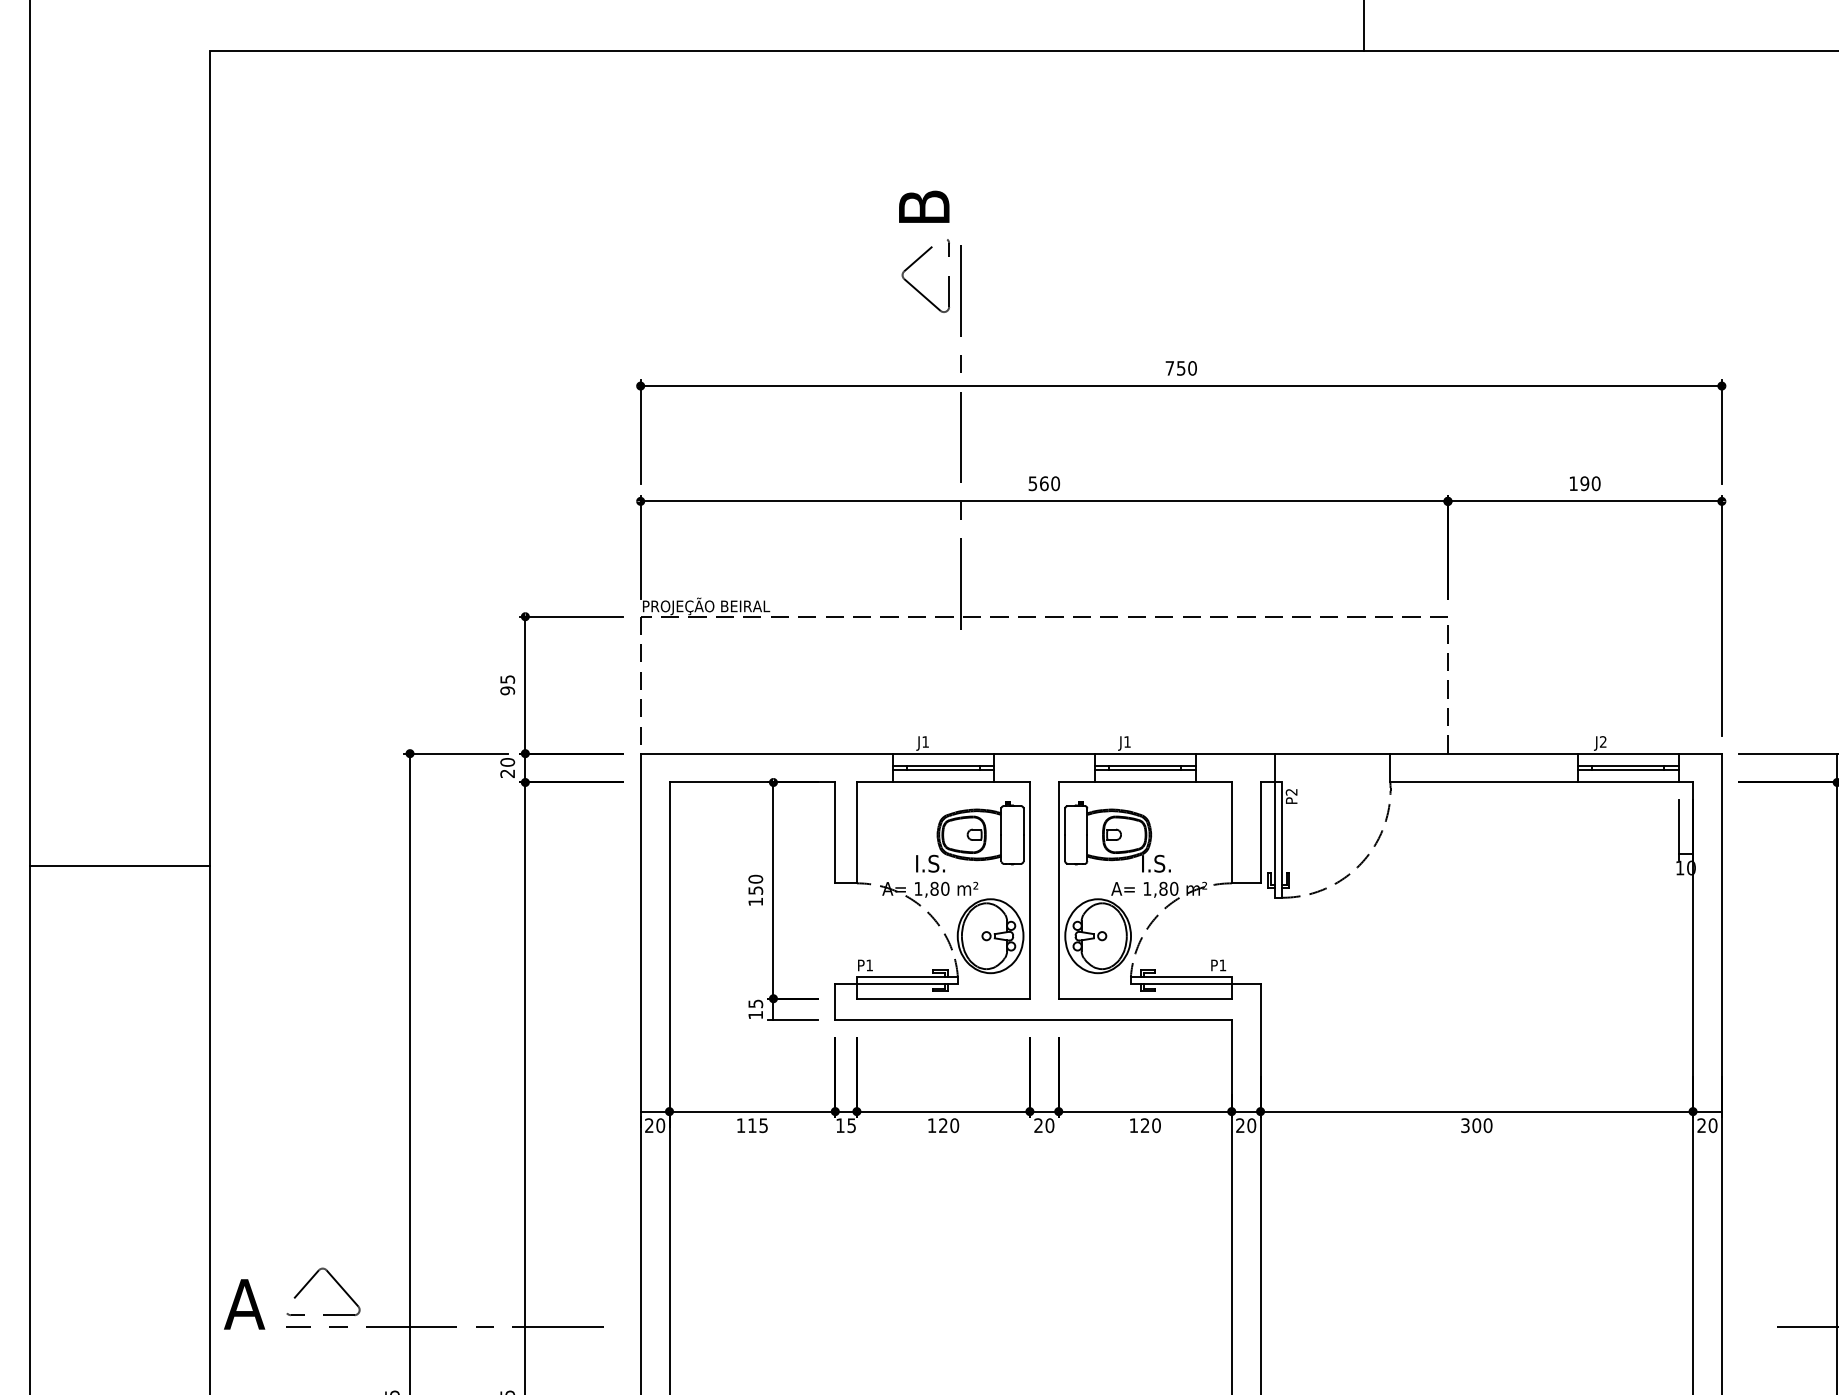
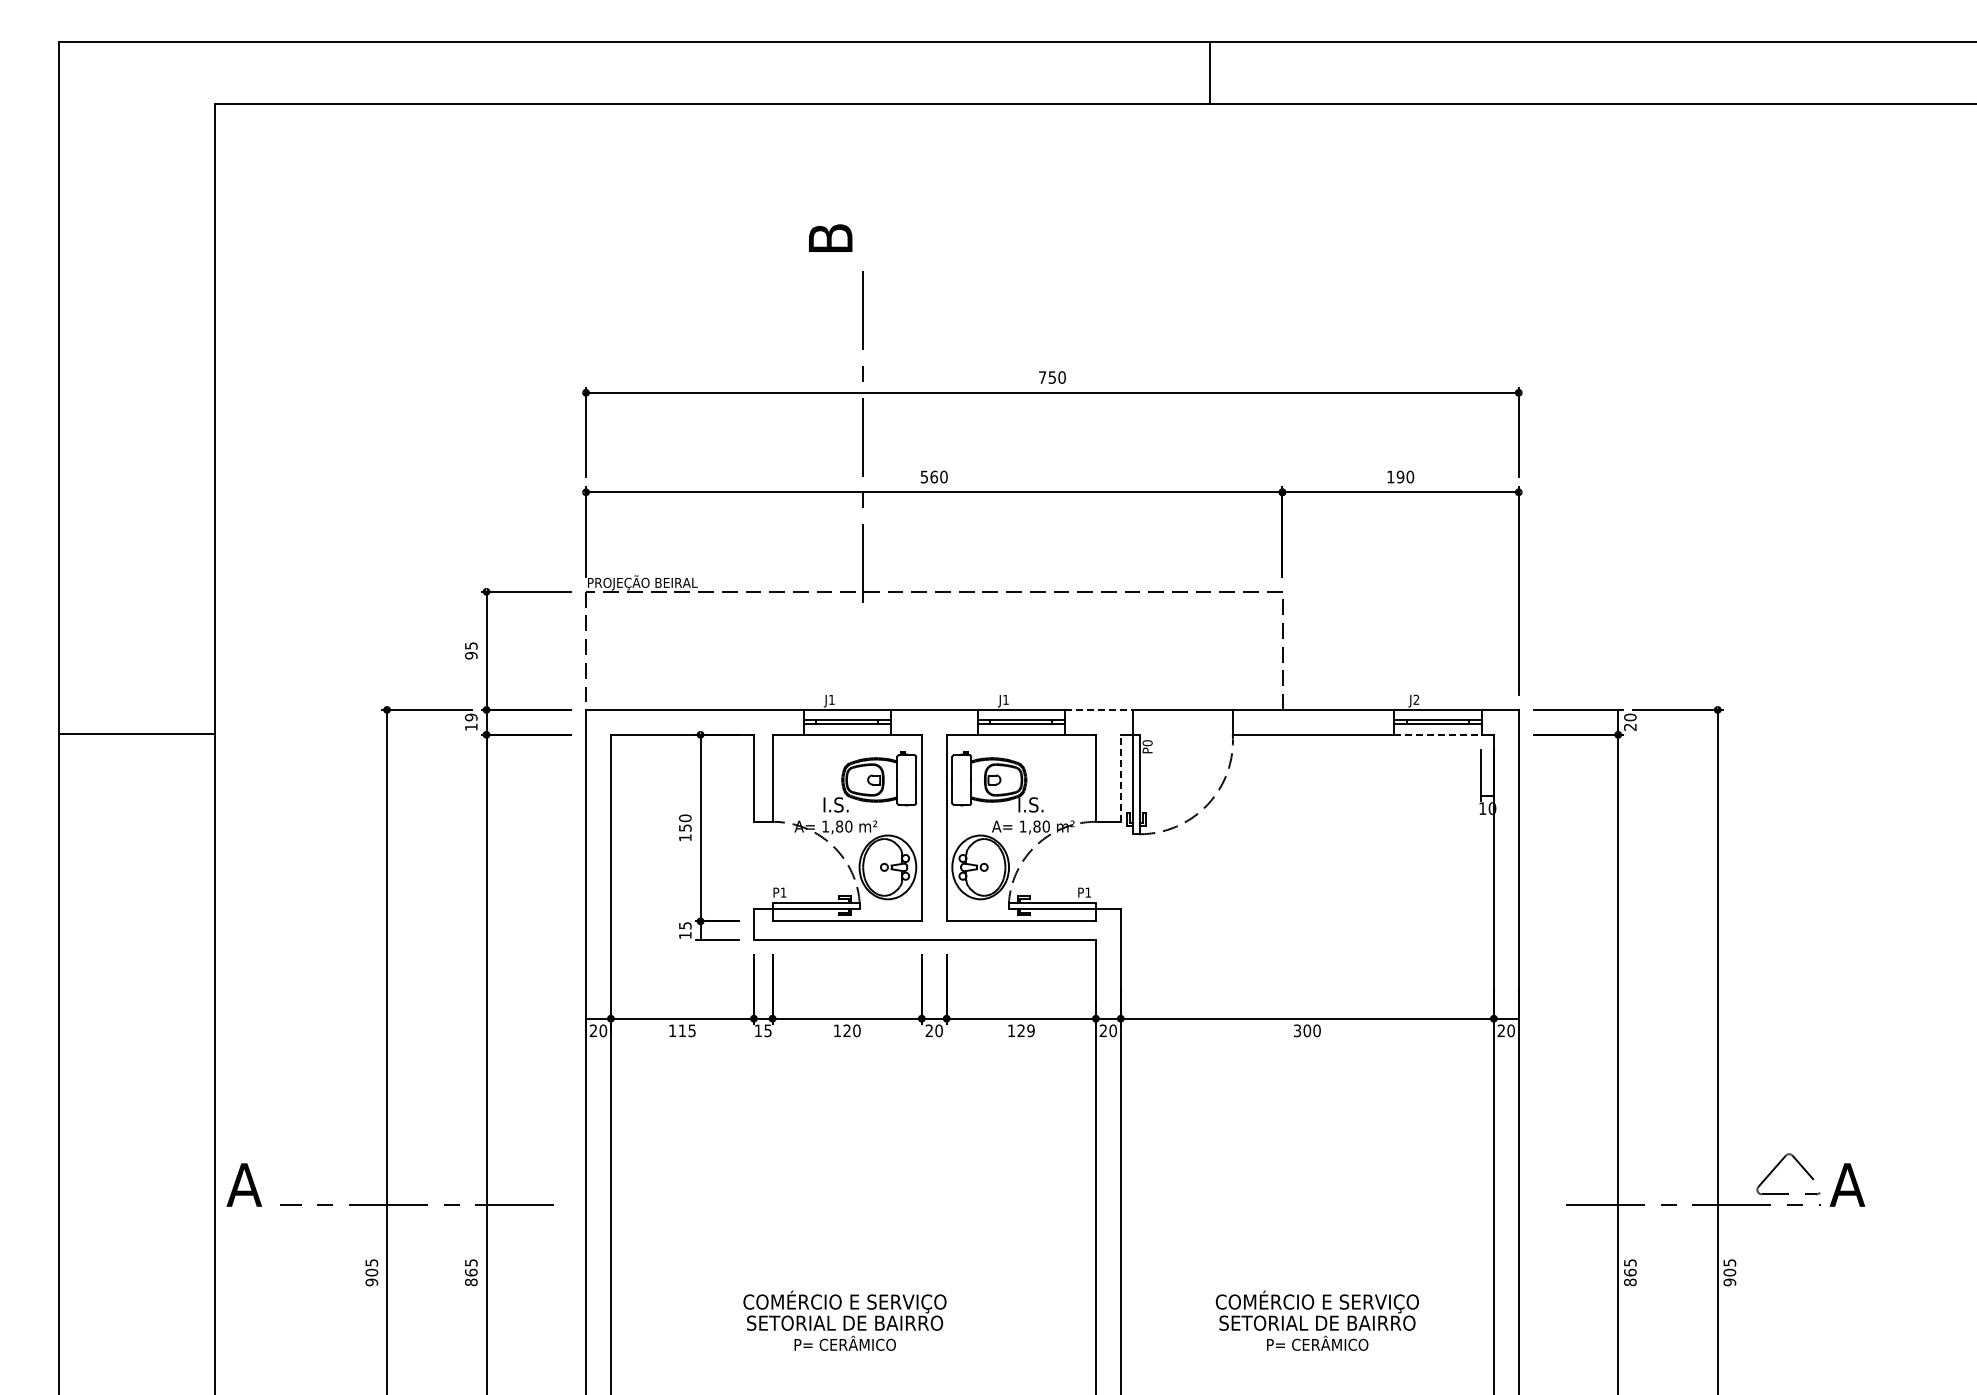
part: (917, 288) -> (824, 308), removed
line: (1235, 753) -> (1099, 709), solid -> dashed
text: (507, 767) -> (471, 721), 20 -> 19
line: (1627, 782) -> (1437, 734), solid -> dashed
text: (1291, 792) -> (1147, 743), P2 -> P0
line: (1260, 833) -> (1120, 778), solid -> dashed
line: (119, 865) -> (136, 733), moved
text: (1155, 1125) -> (1030, 1030), 120 -> 129
part: (334, 1280) -> (321, 1164), removed

